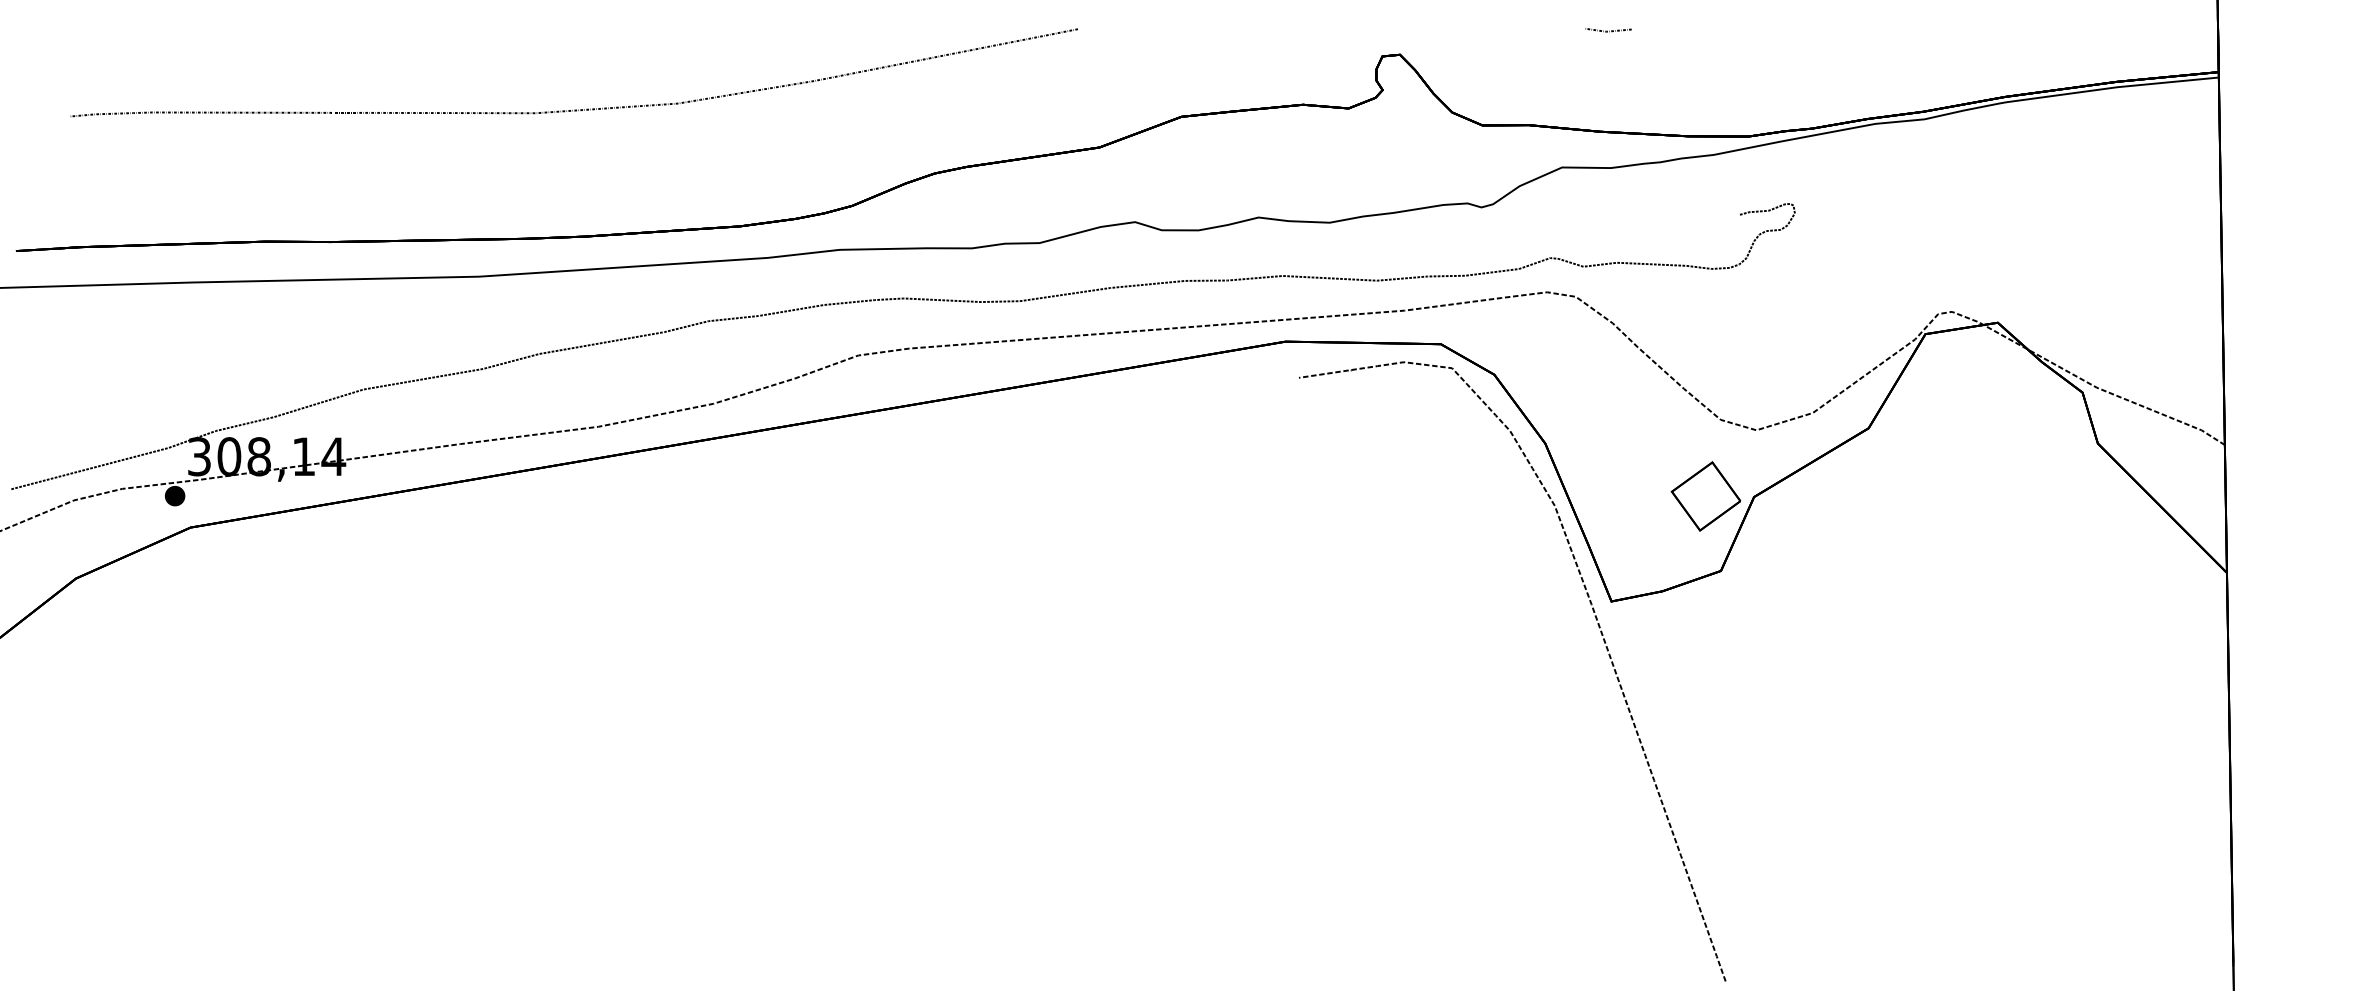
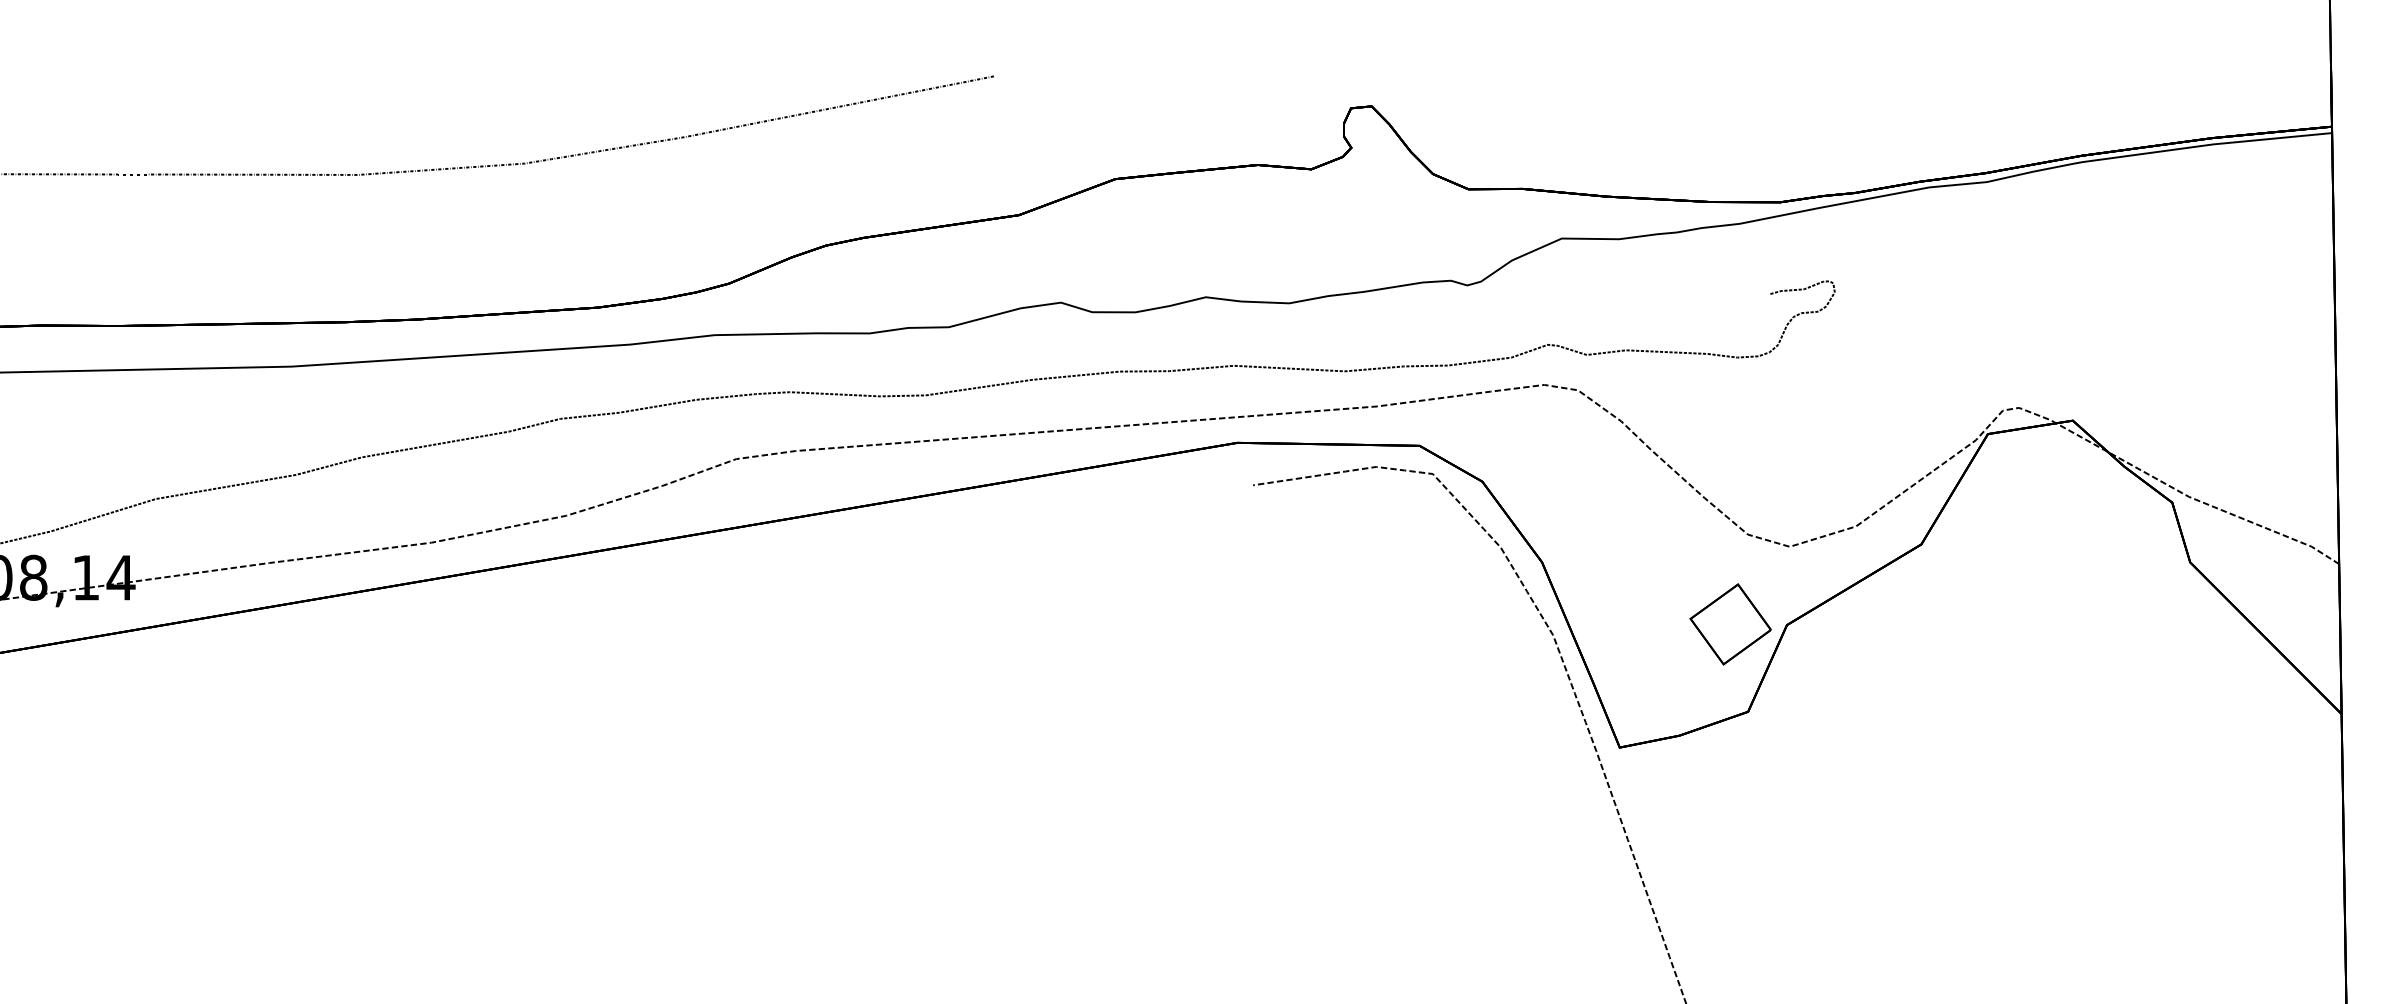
line: (1607, 30) -> (1615, 77), removed

